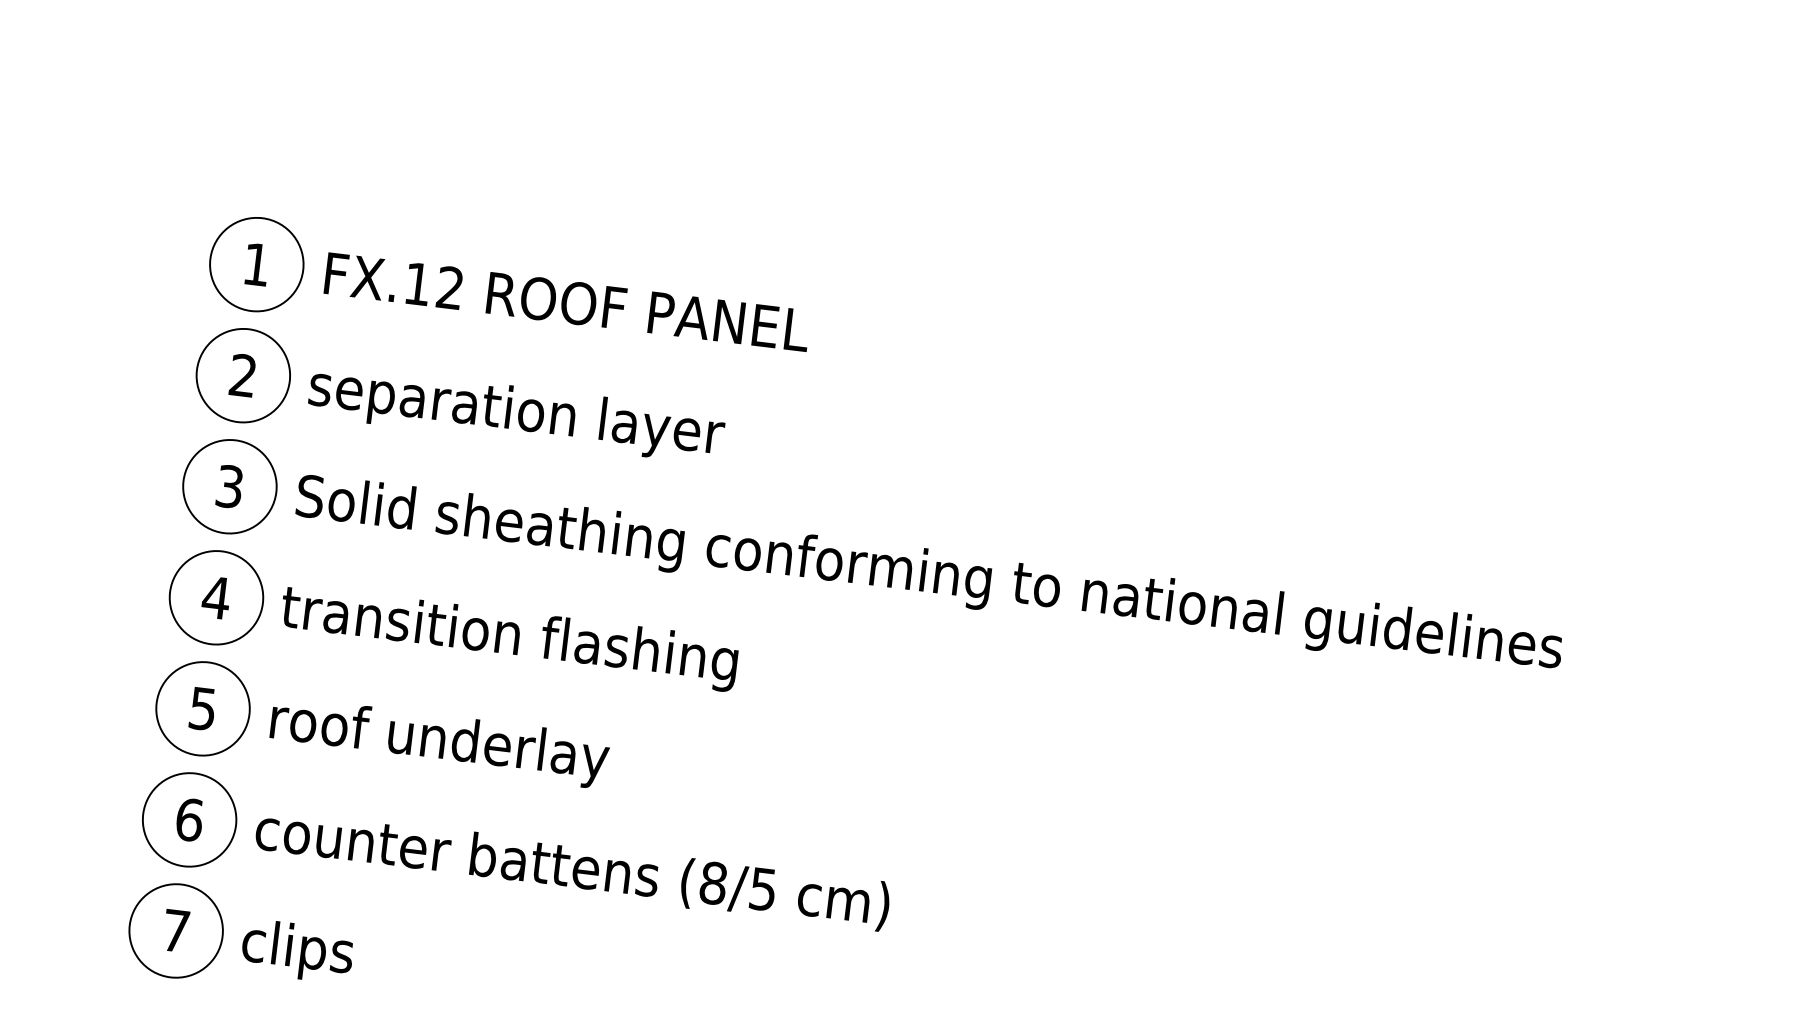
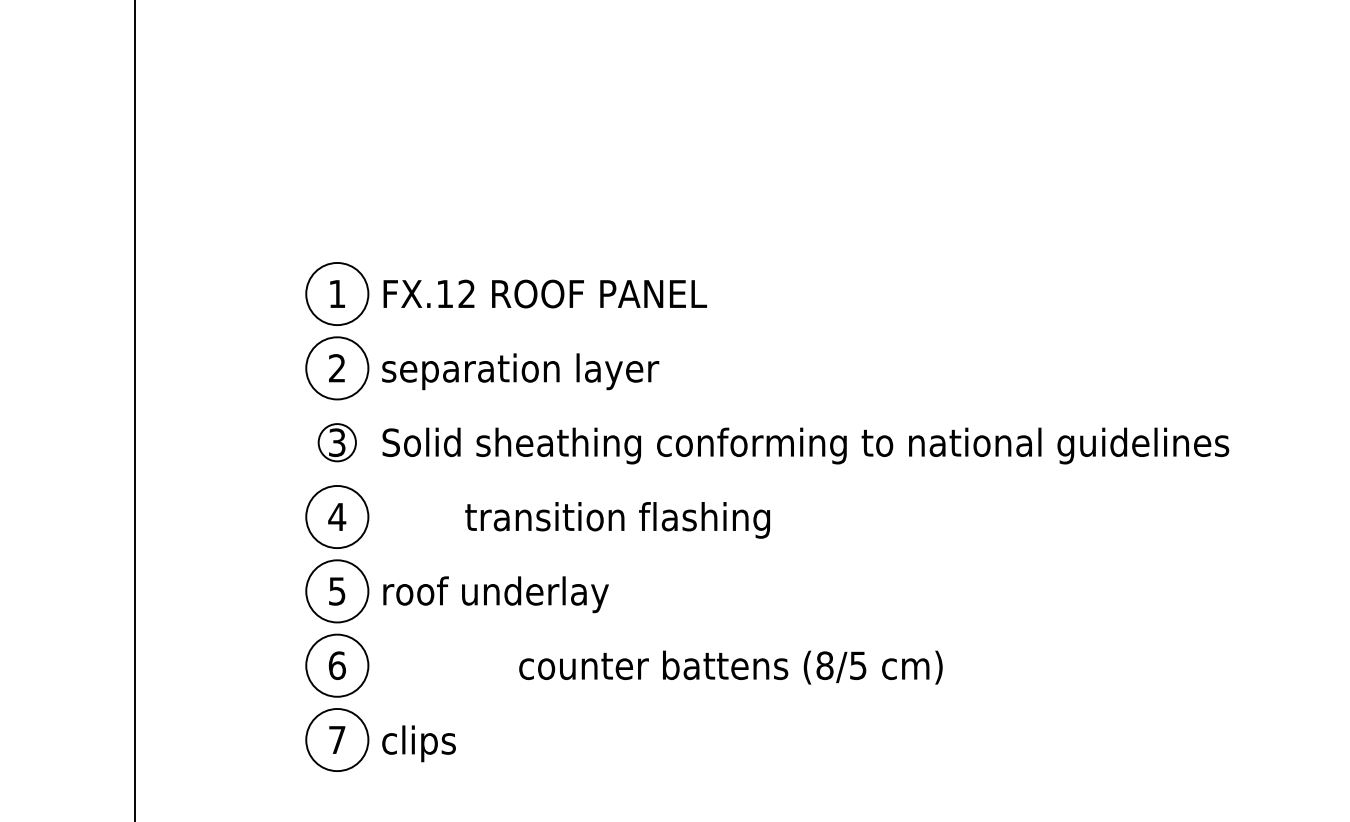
circle: (230, 486) -> (337, 442), size x0.6
text: (508, 638) -> (617, 520), moved
text: (572, 868) -> (730, 667), moved

